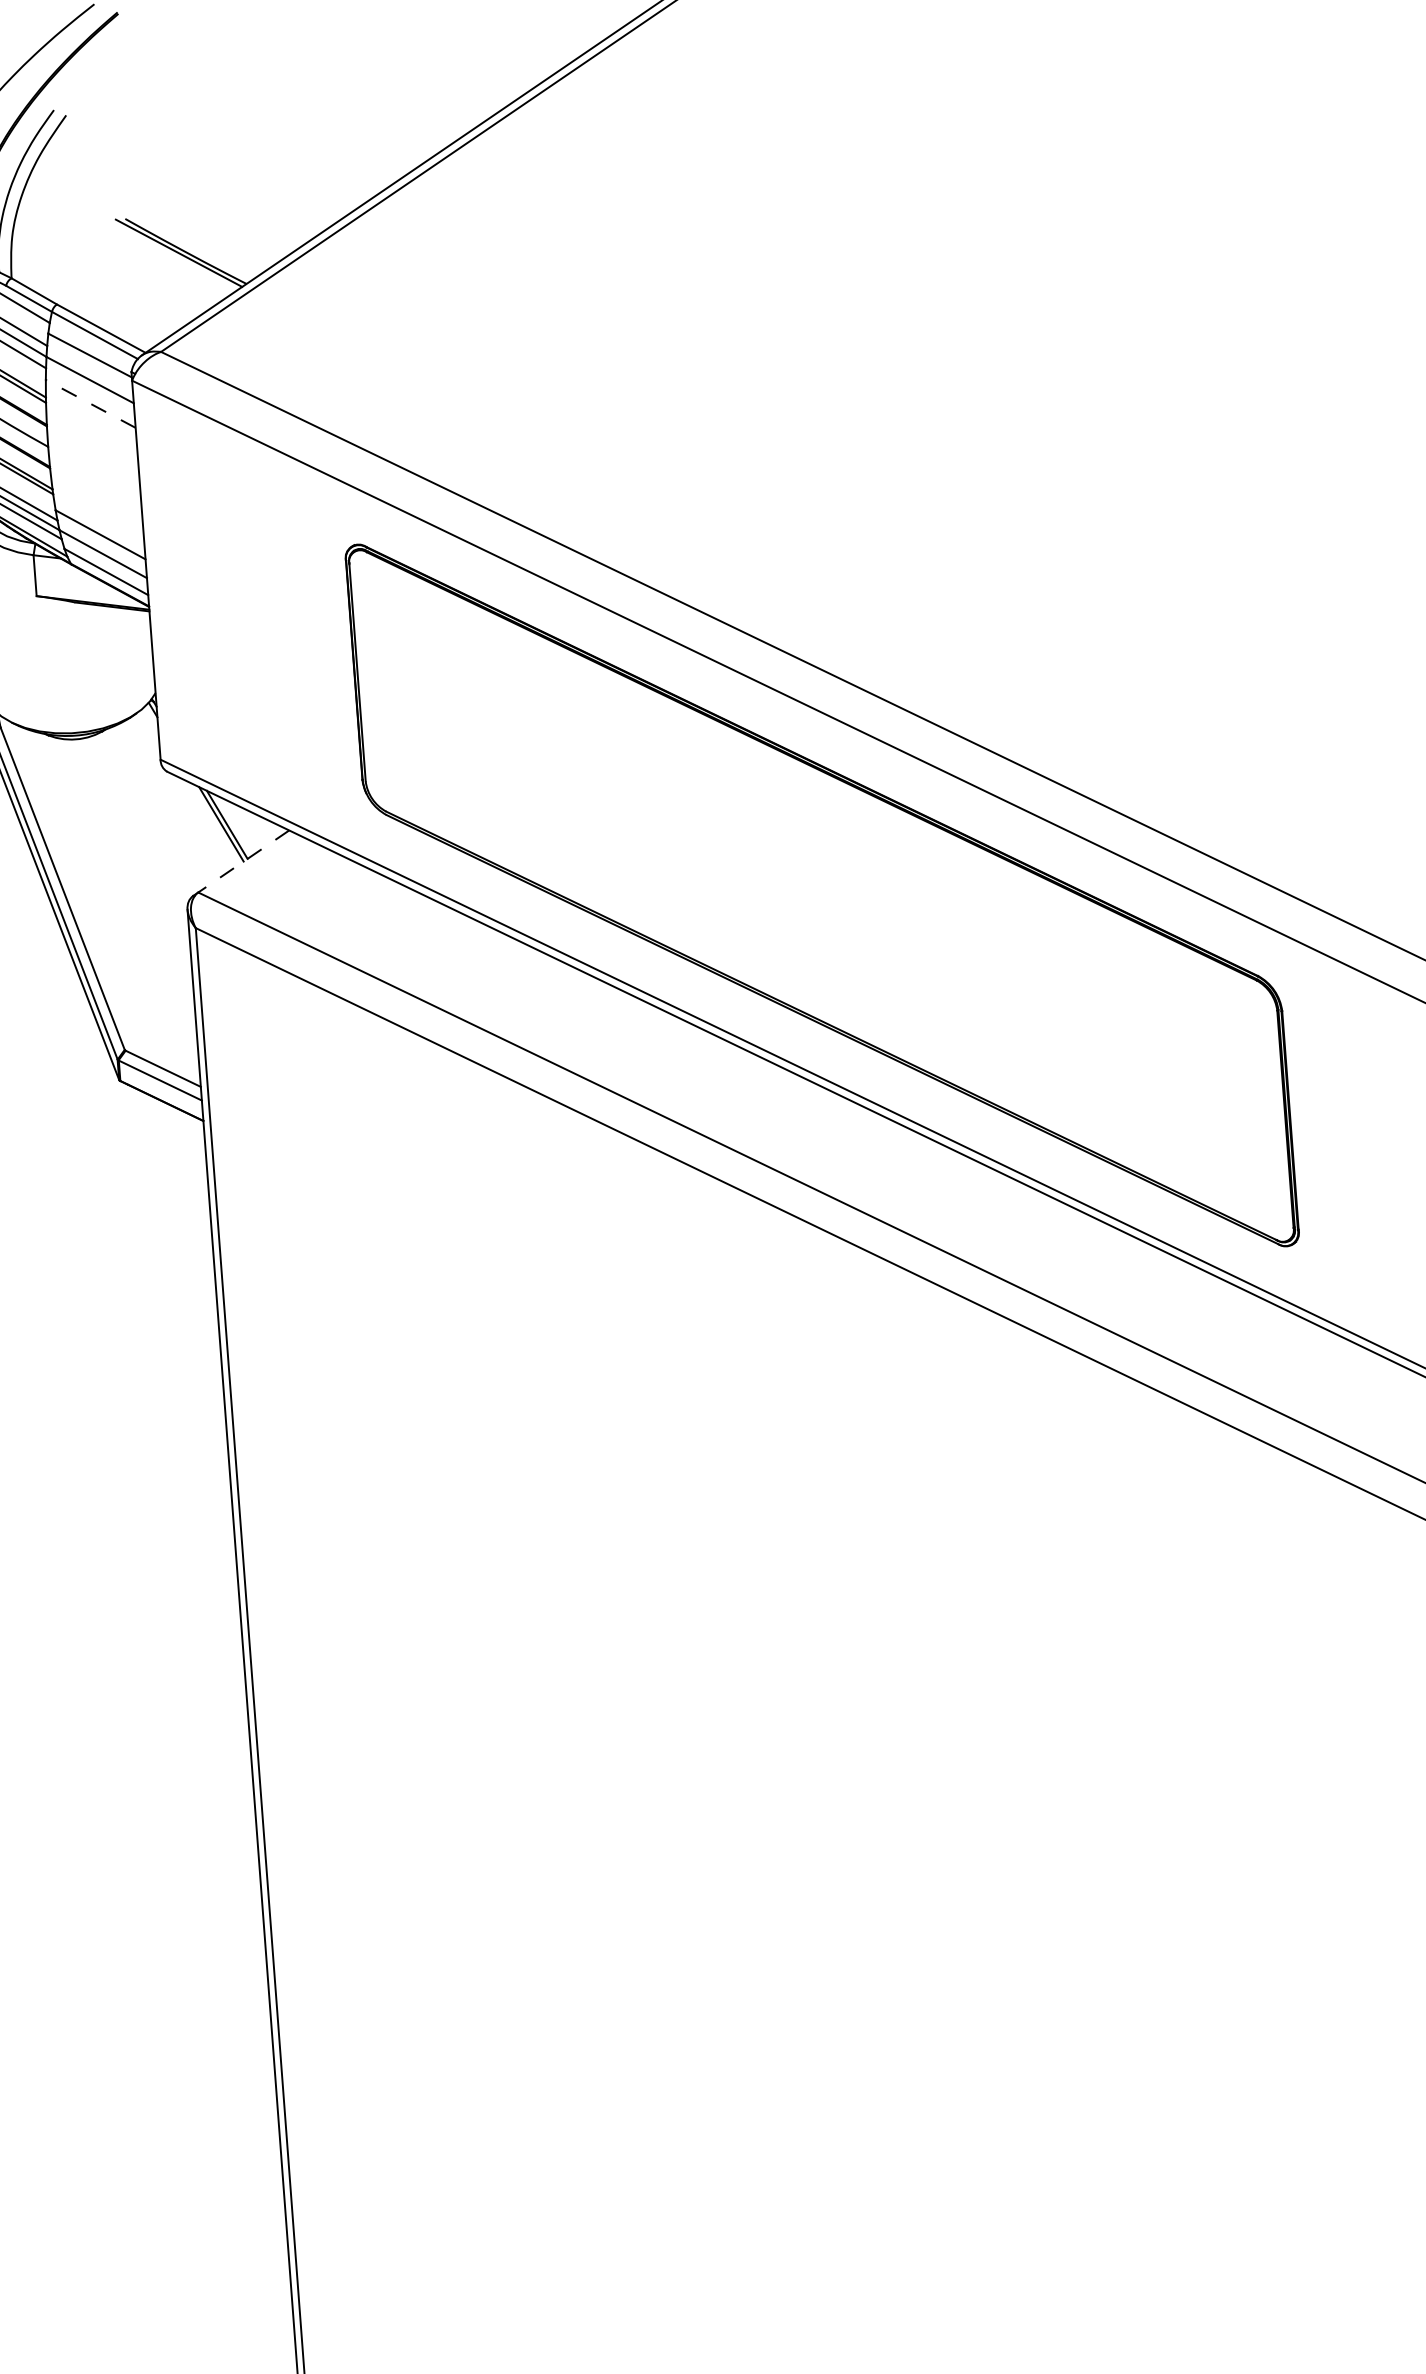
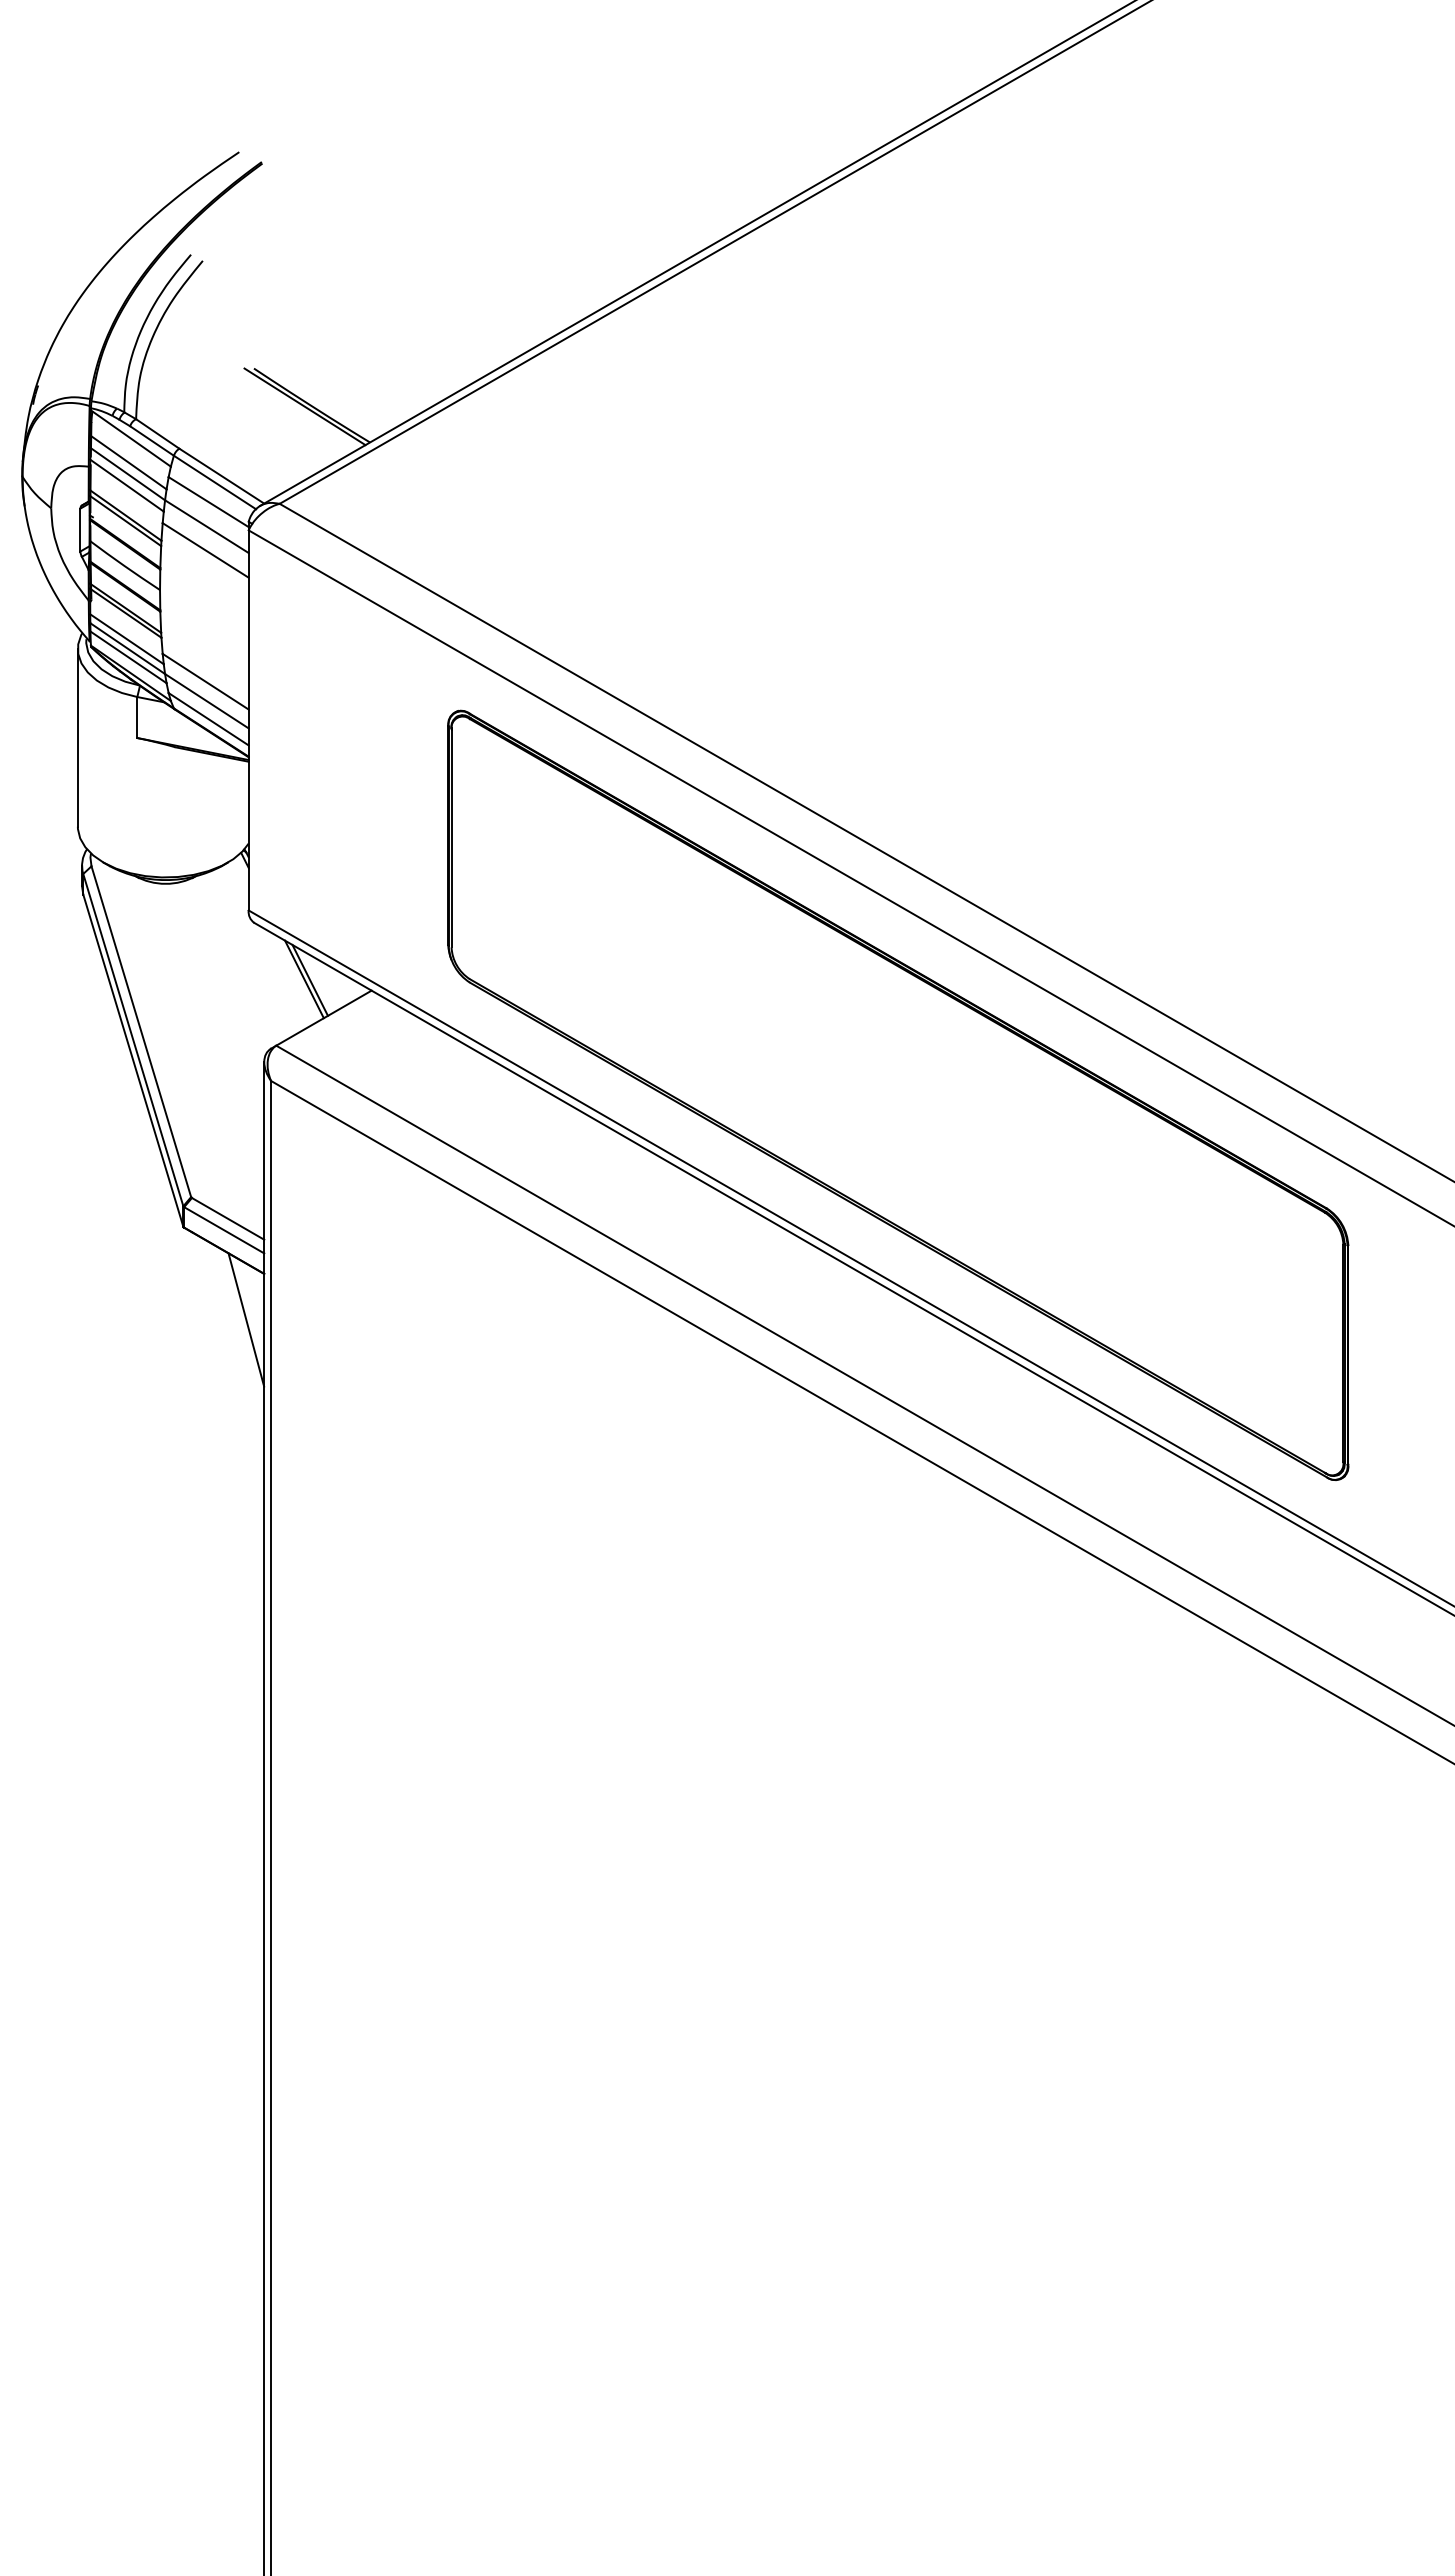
line: (90, 404) -> (205, 550), dashed -> solid
line: (243, 861) -> (323, 1018), dashed -> solid
line: (189, 1167) -> (246, 1319), added

